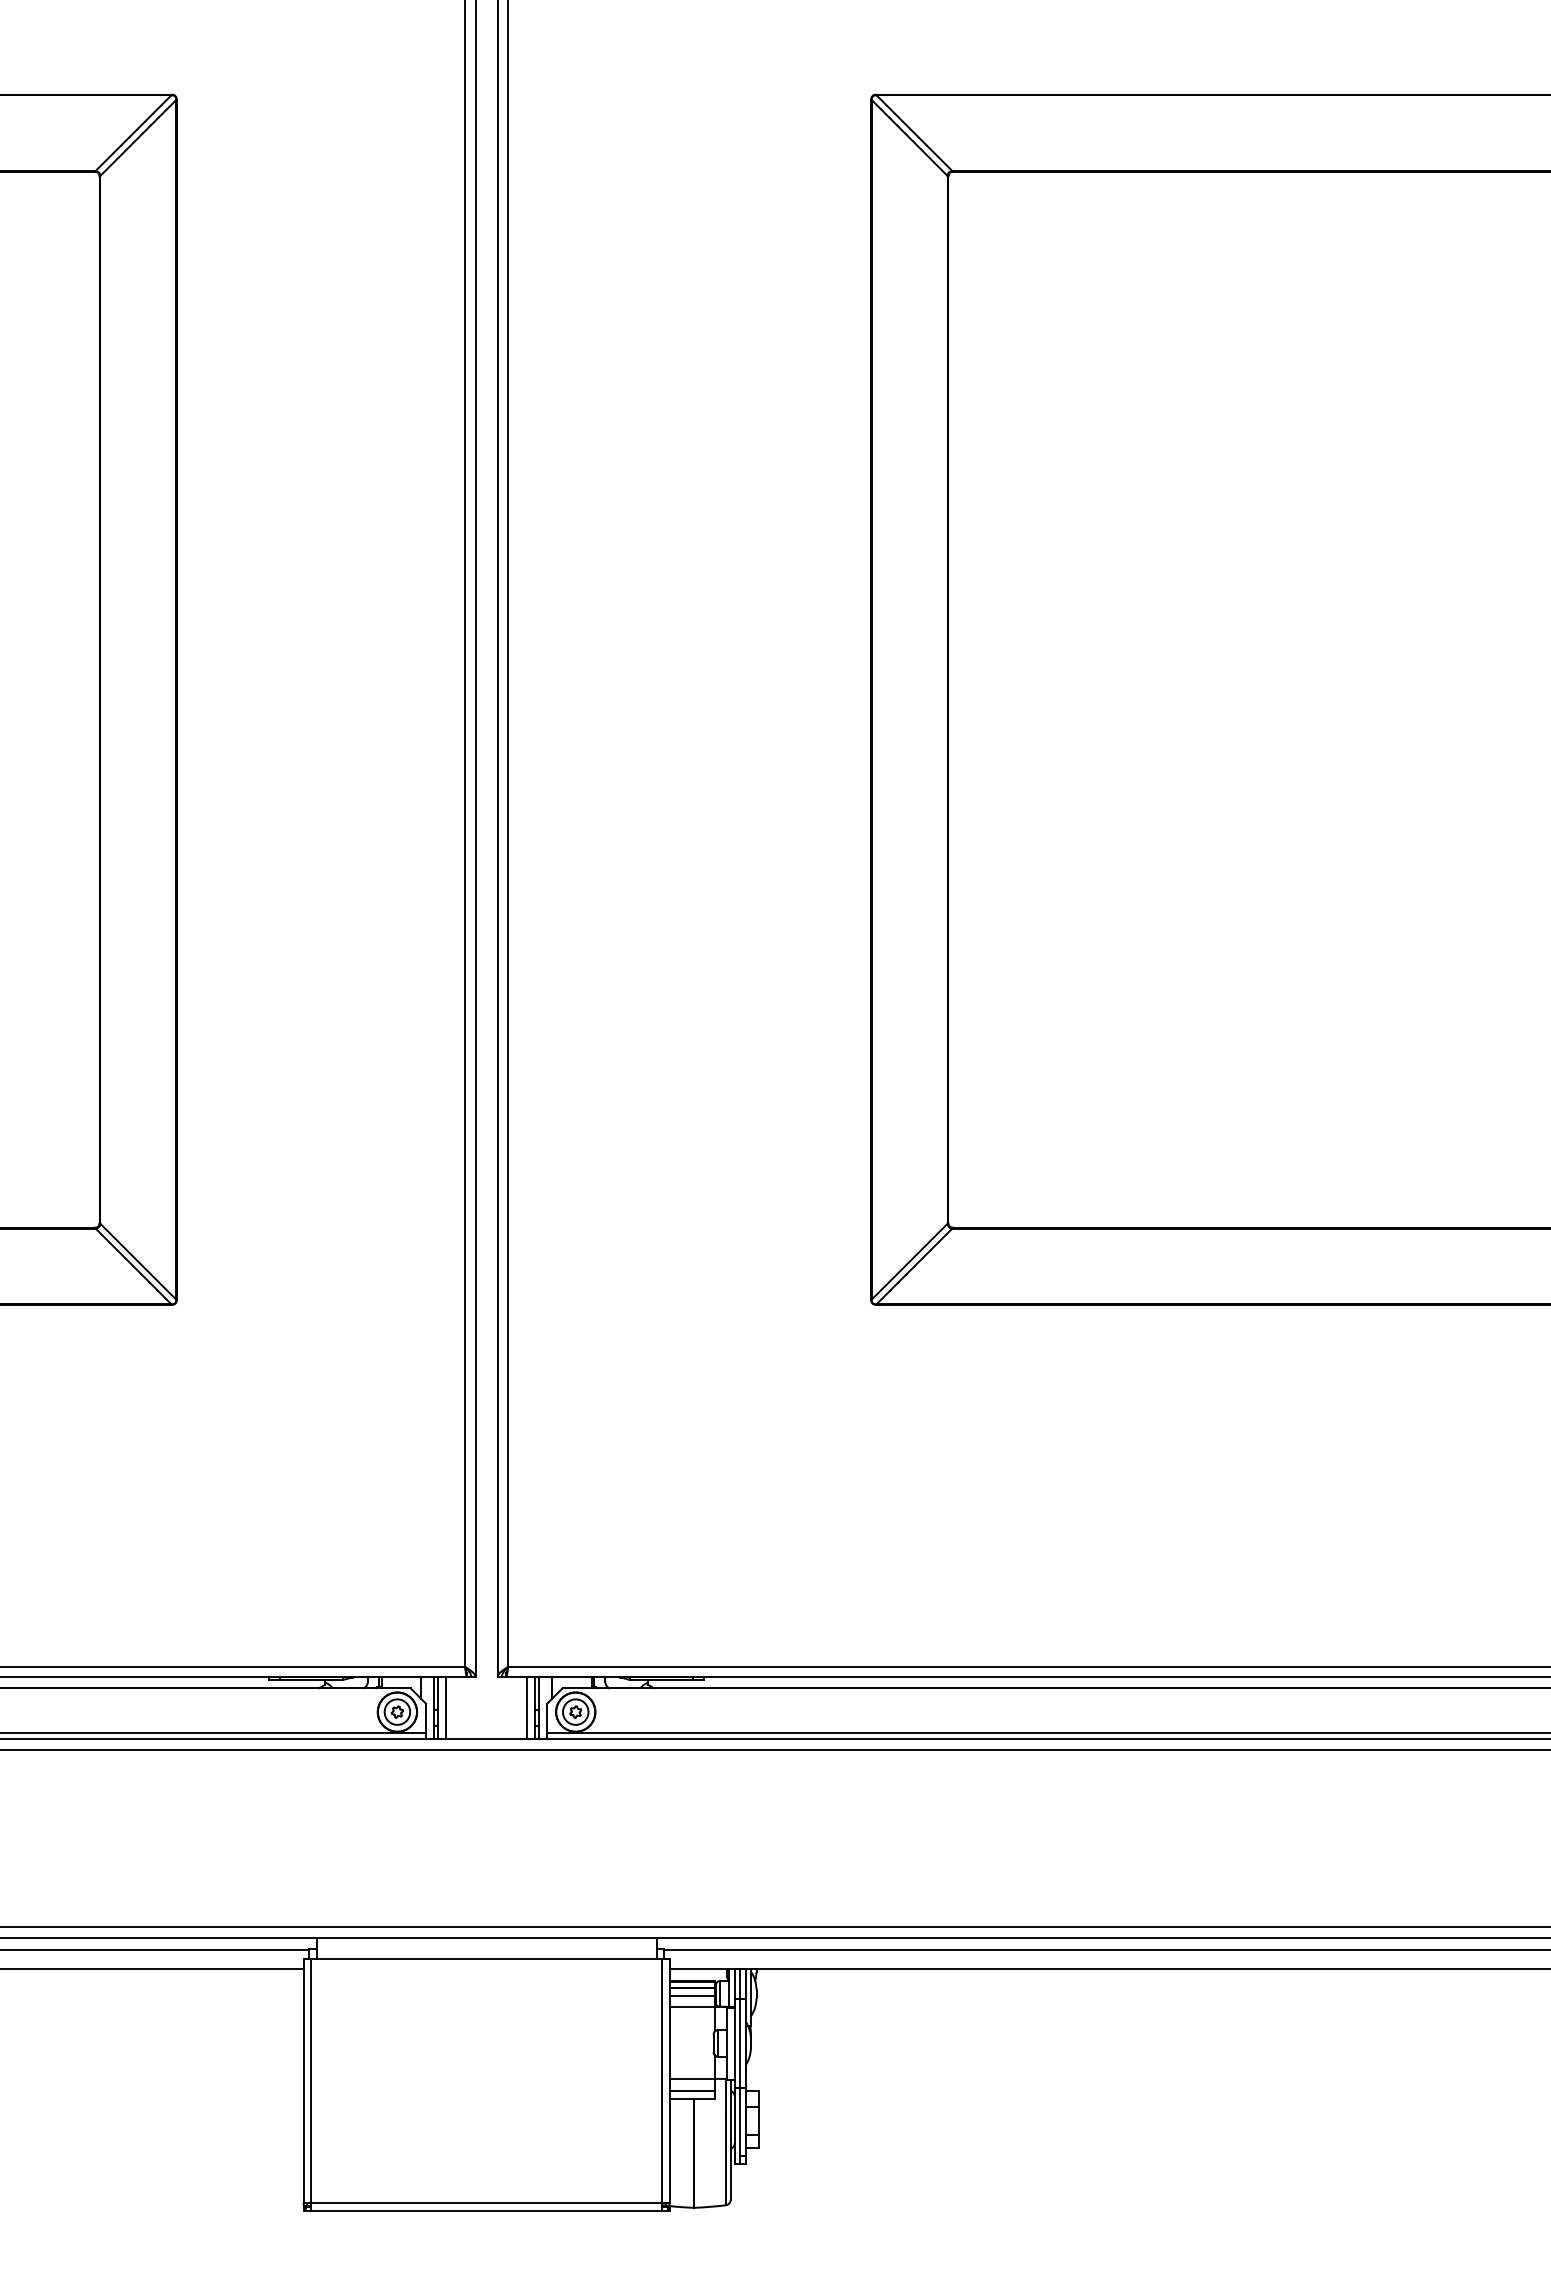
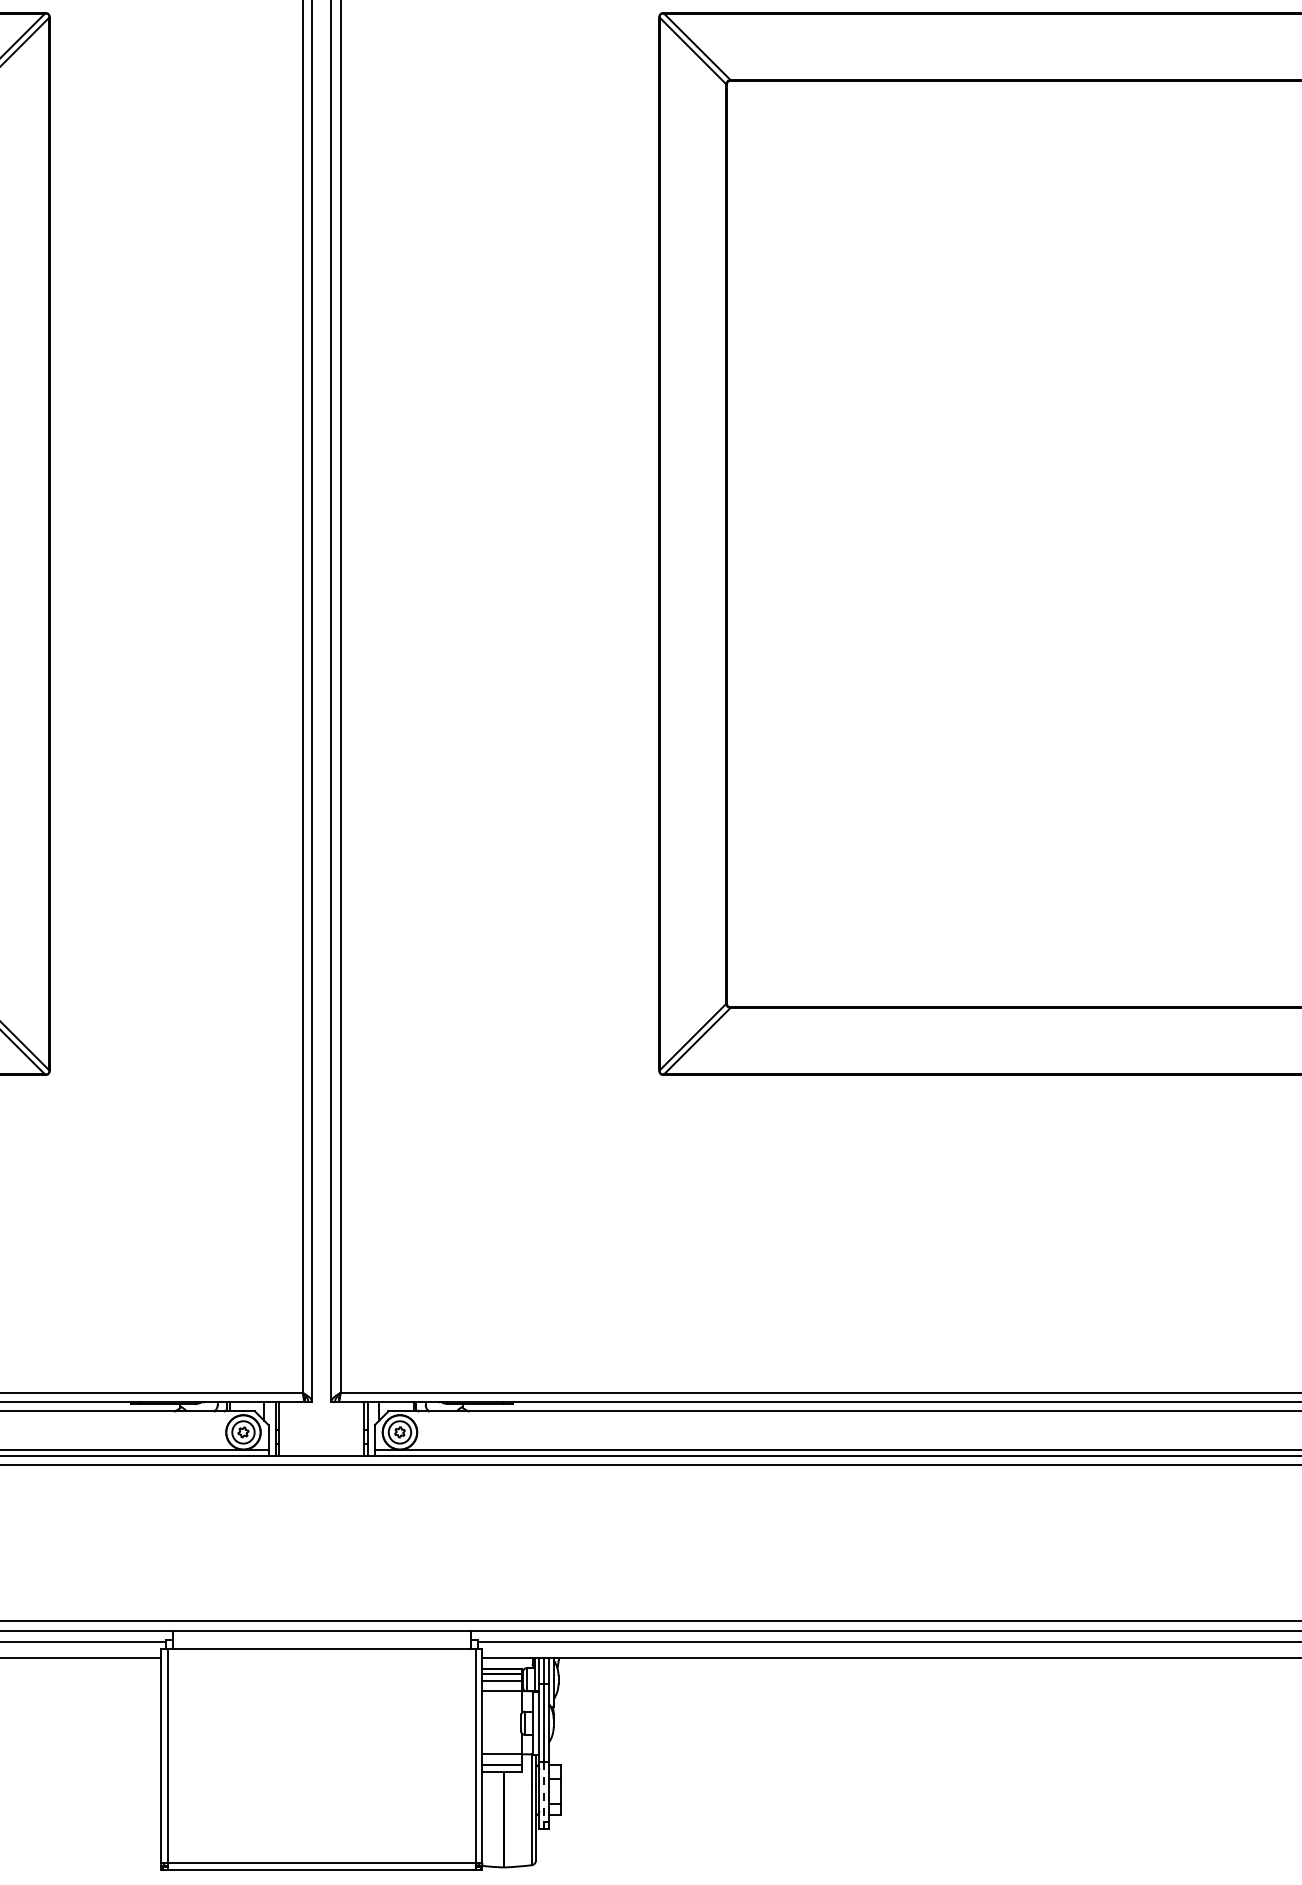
line: (446, 1707) -> (286, 1428), removed
line: (527, 1707) -> (357, 1428), removed
line: (740, 2121) -> (544, 1791), solid -> dashed

